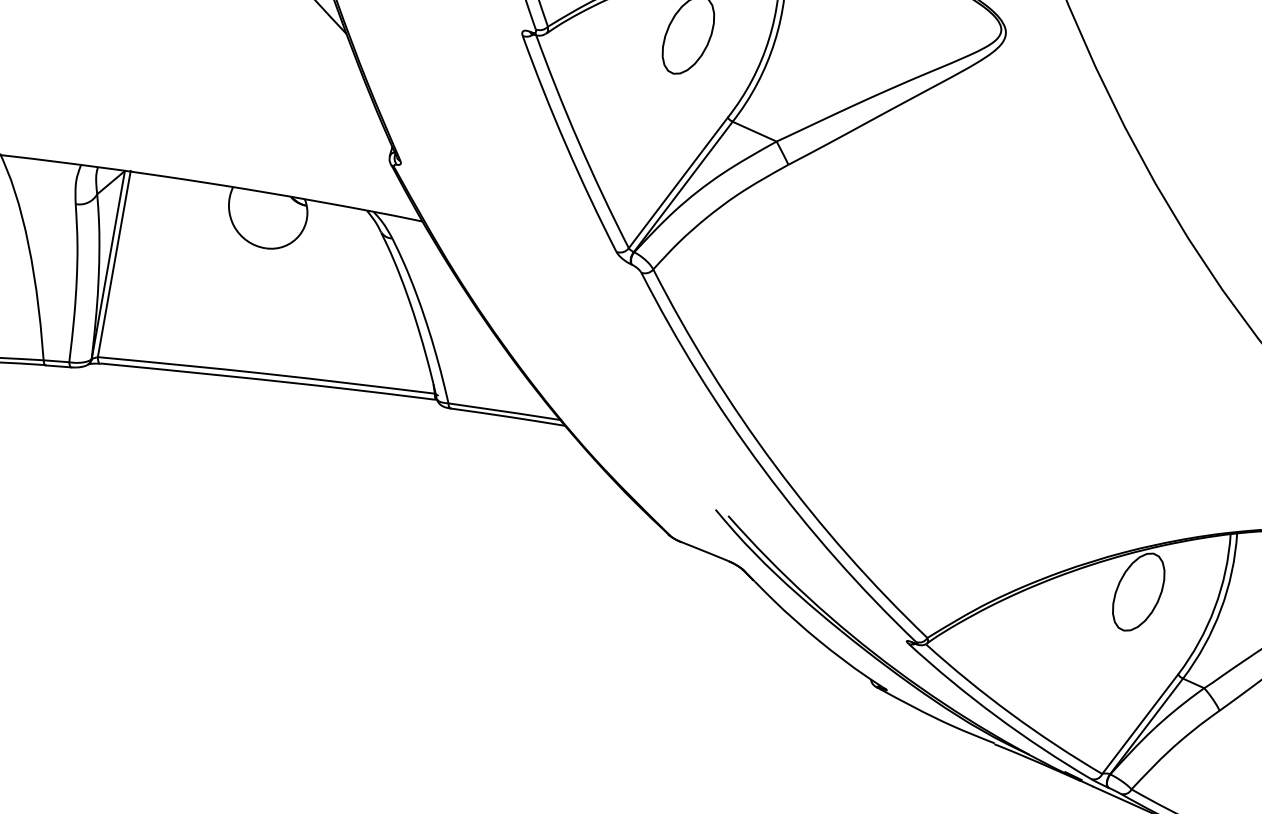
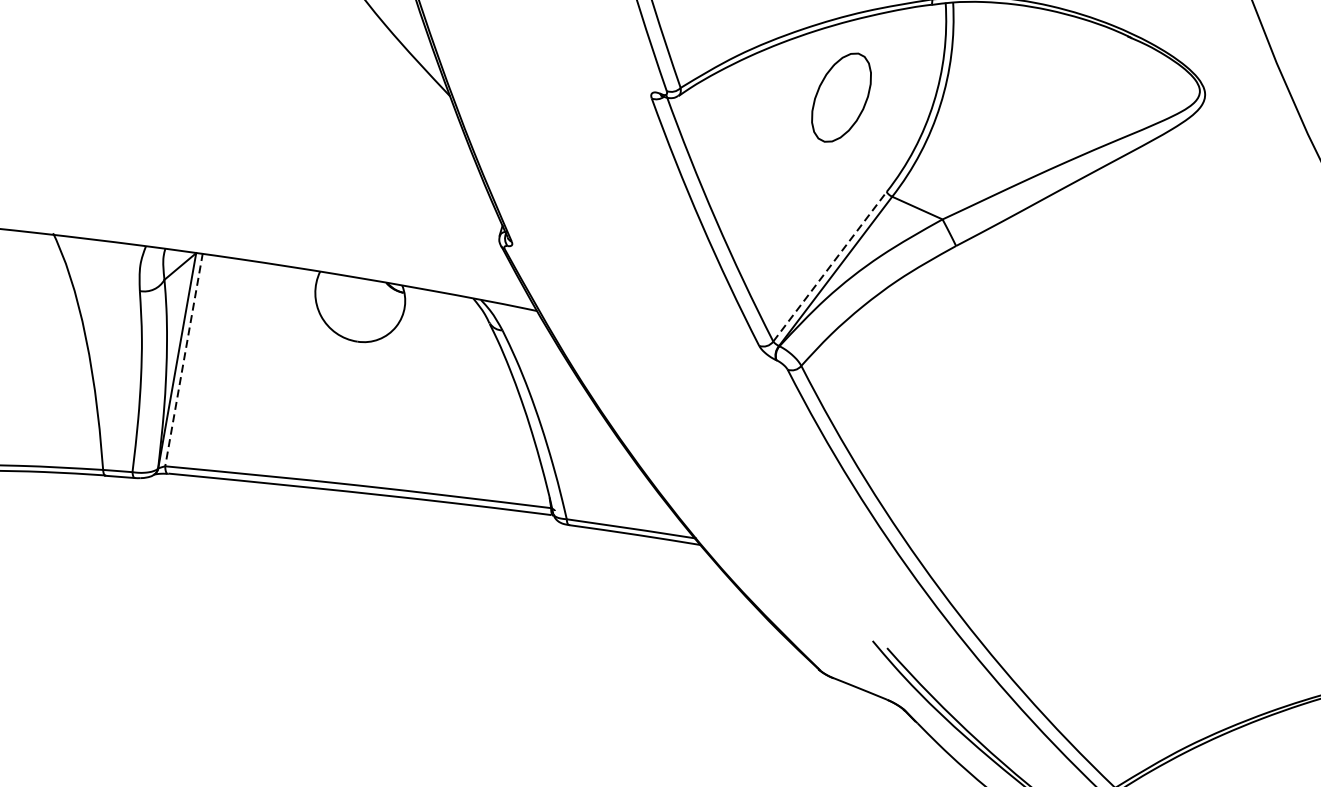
line: (678, 182) -> (830, 266), solid -> dashed
line: (114, 264) -> (184, 360), solid -> dashed

